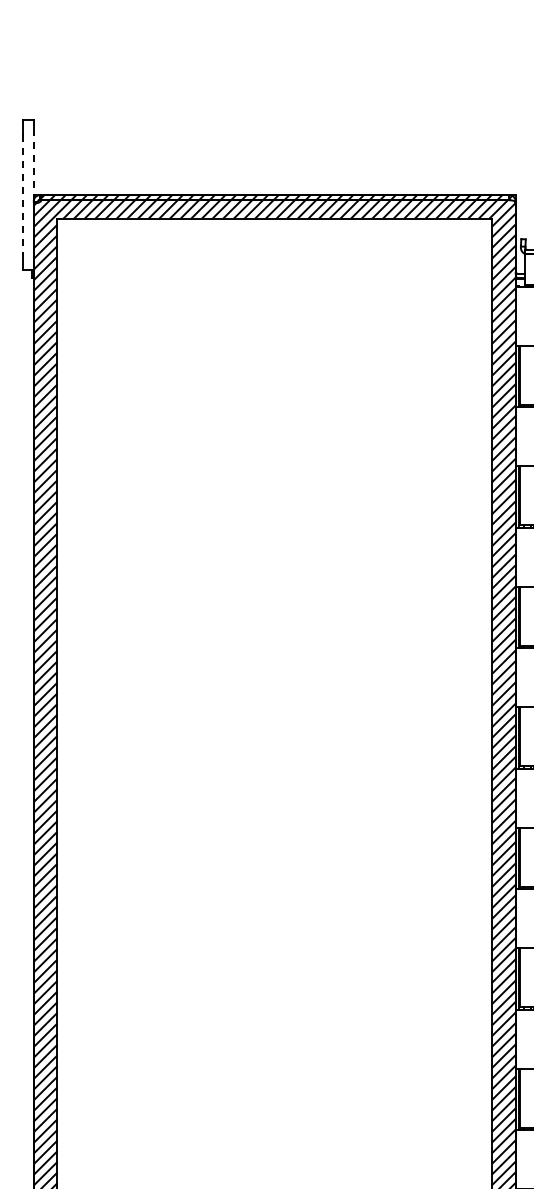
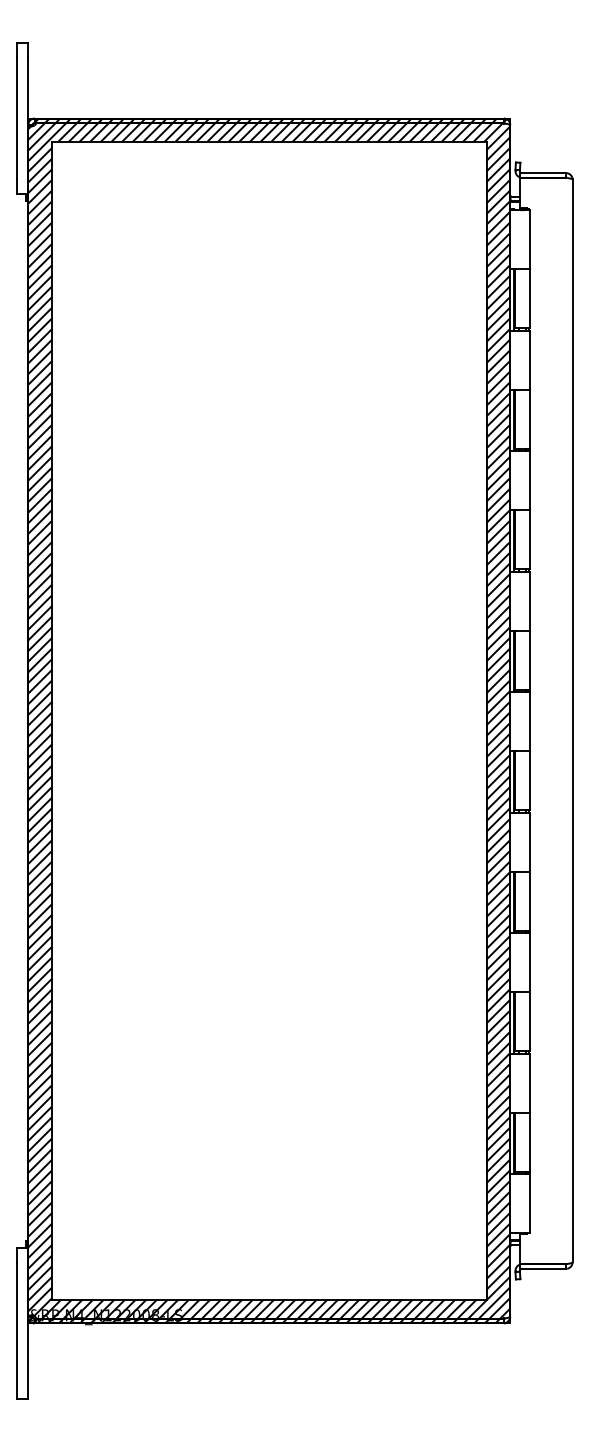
line: (33, 168) -> (28, 91), dashed -> solid
line: (22, 196) -> (17, 119), dashed -> solid

